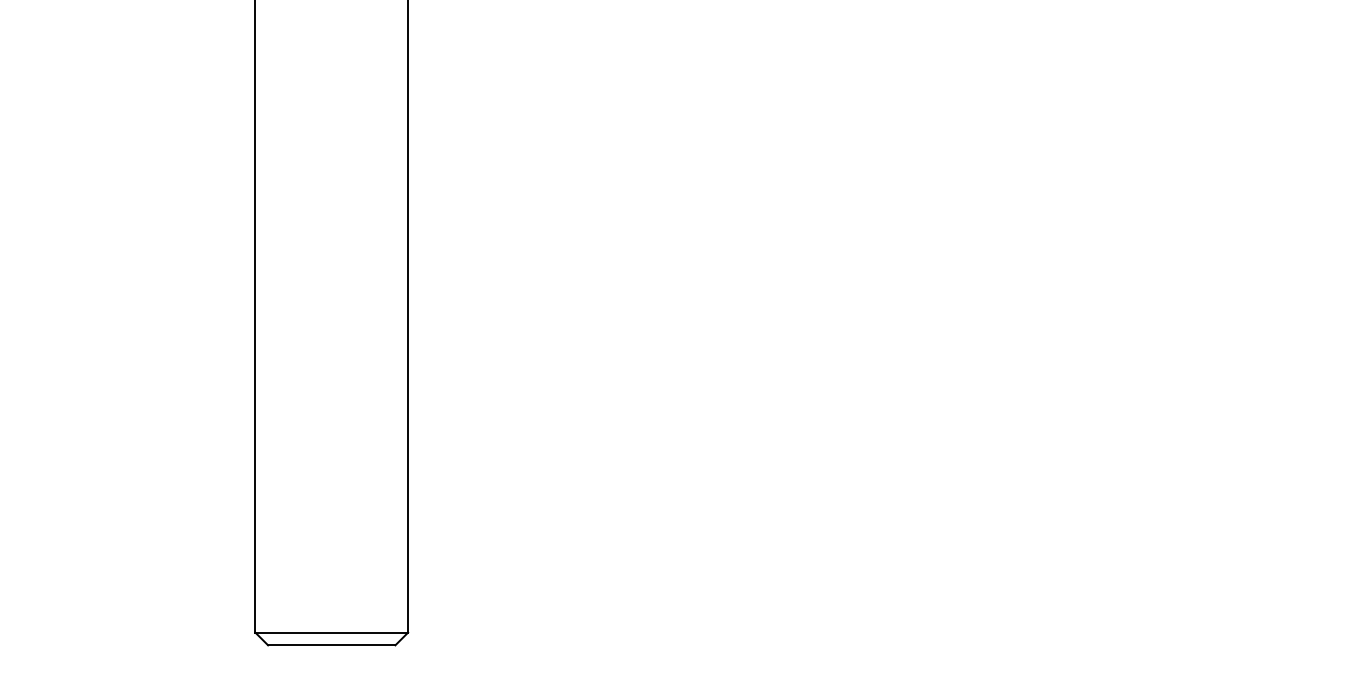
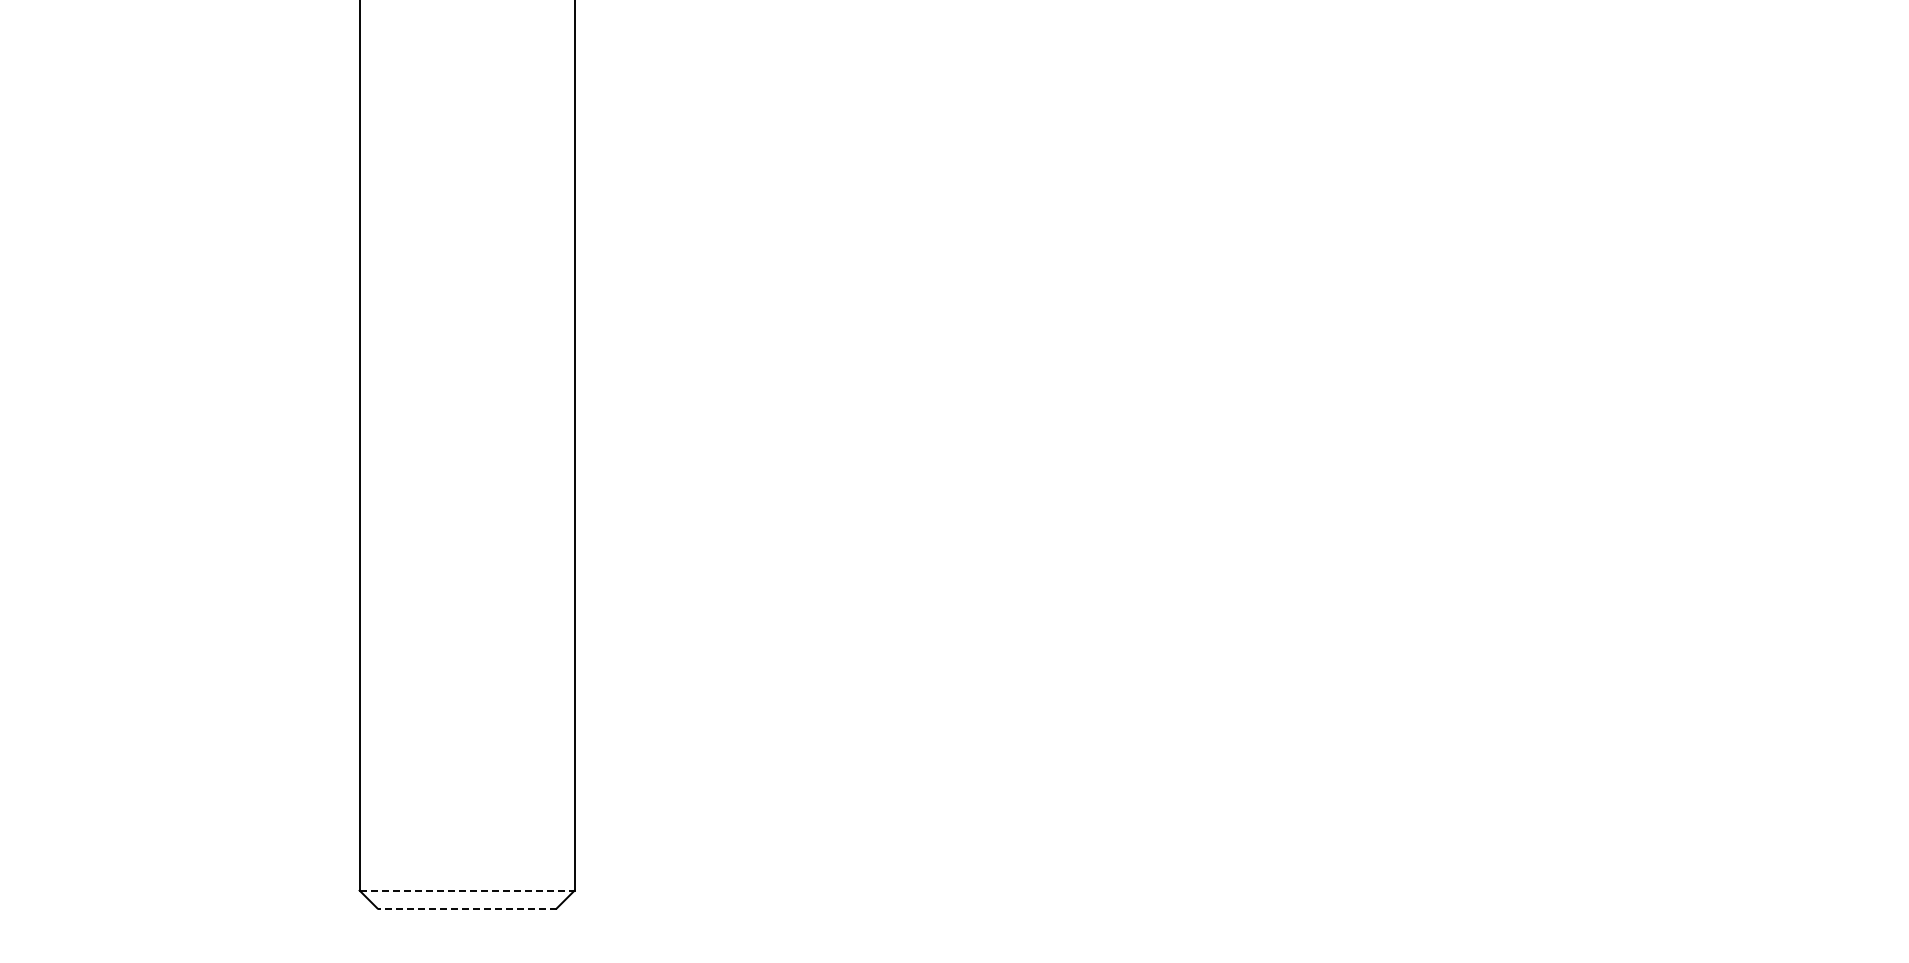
line: (332, 632) -> (467, 890), solid -> dashed
line: (332, 645) -> (467, 908), solid -> dashed

